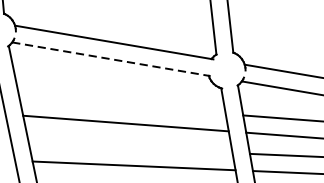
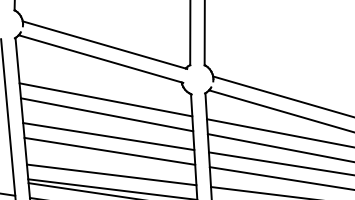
line: (110, 59) -> (100, 59), dashed -> solid
line: (122, 105) -> (105, 99), added
line: (130, 148) -> (108, 136), added

